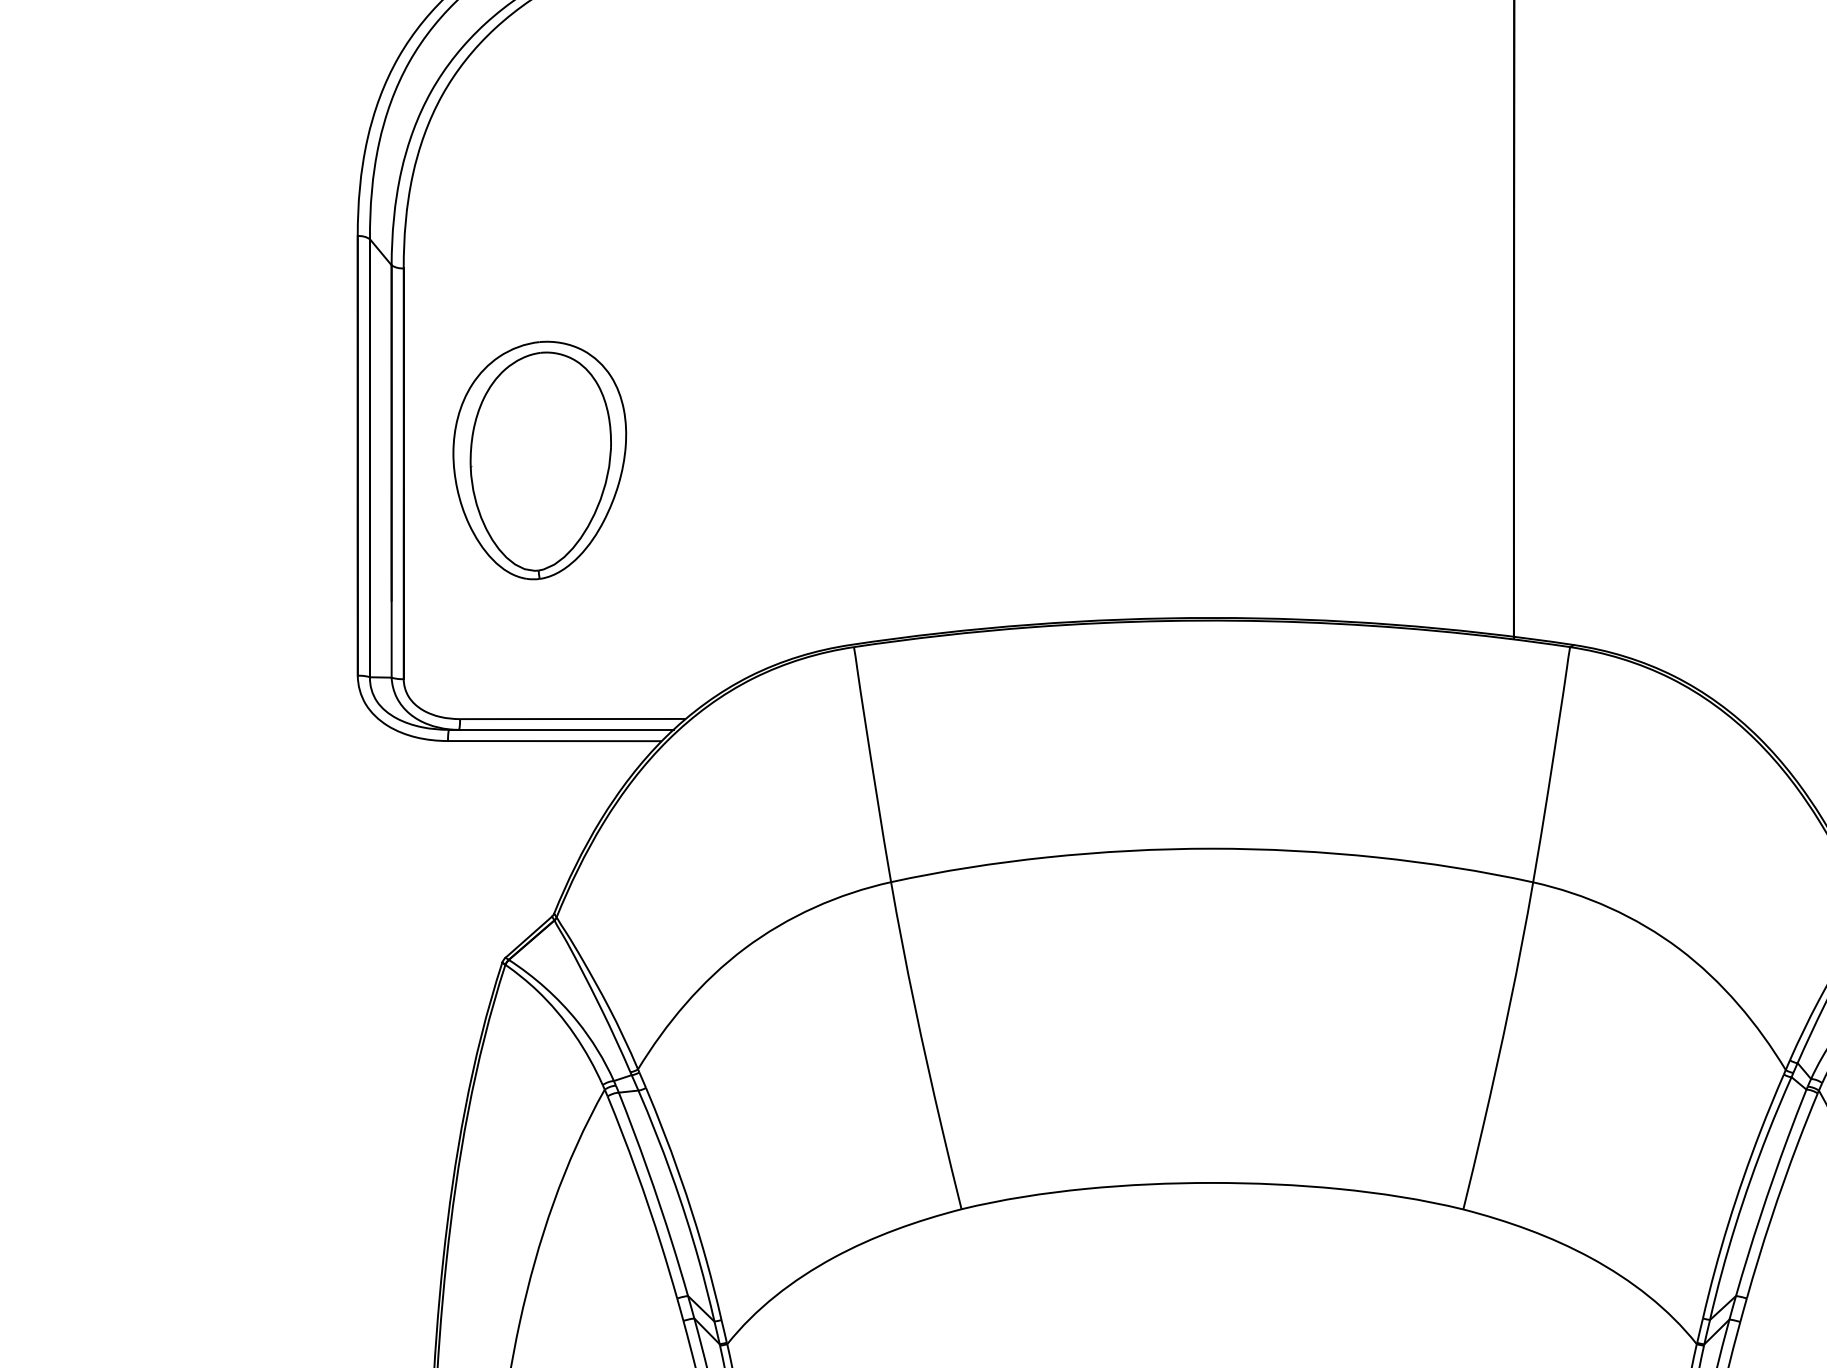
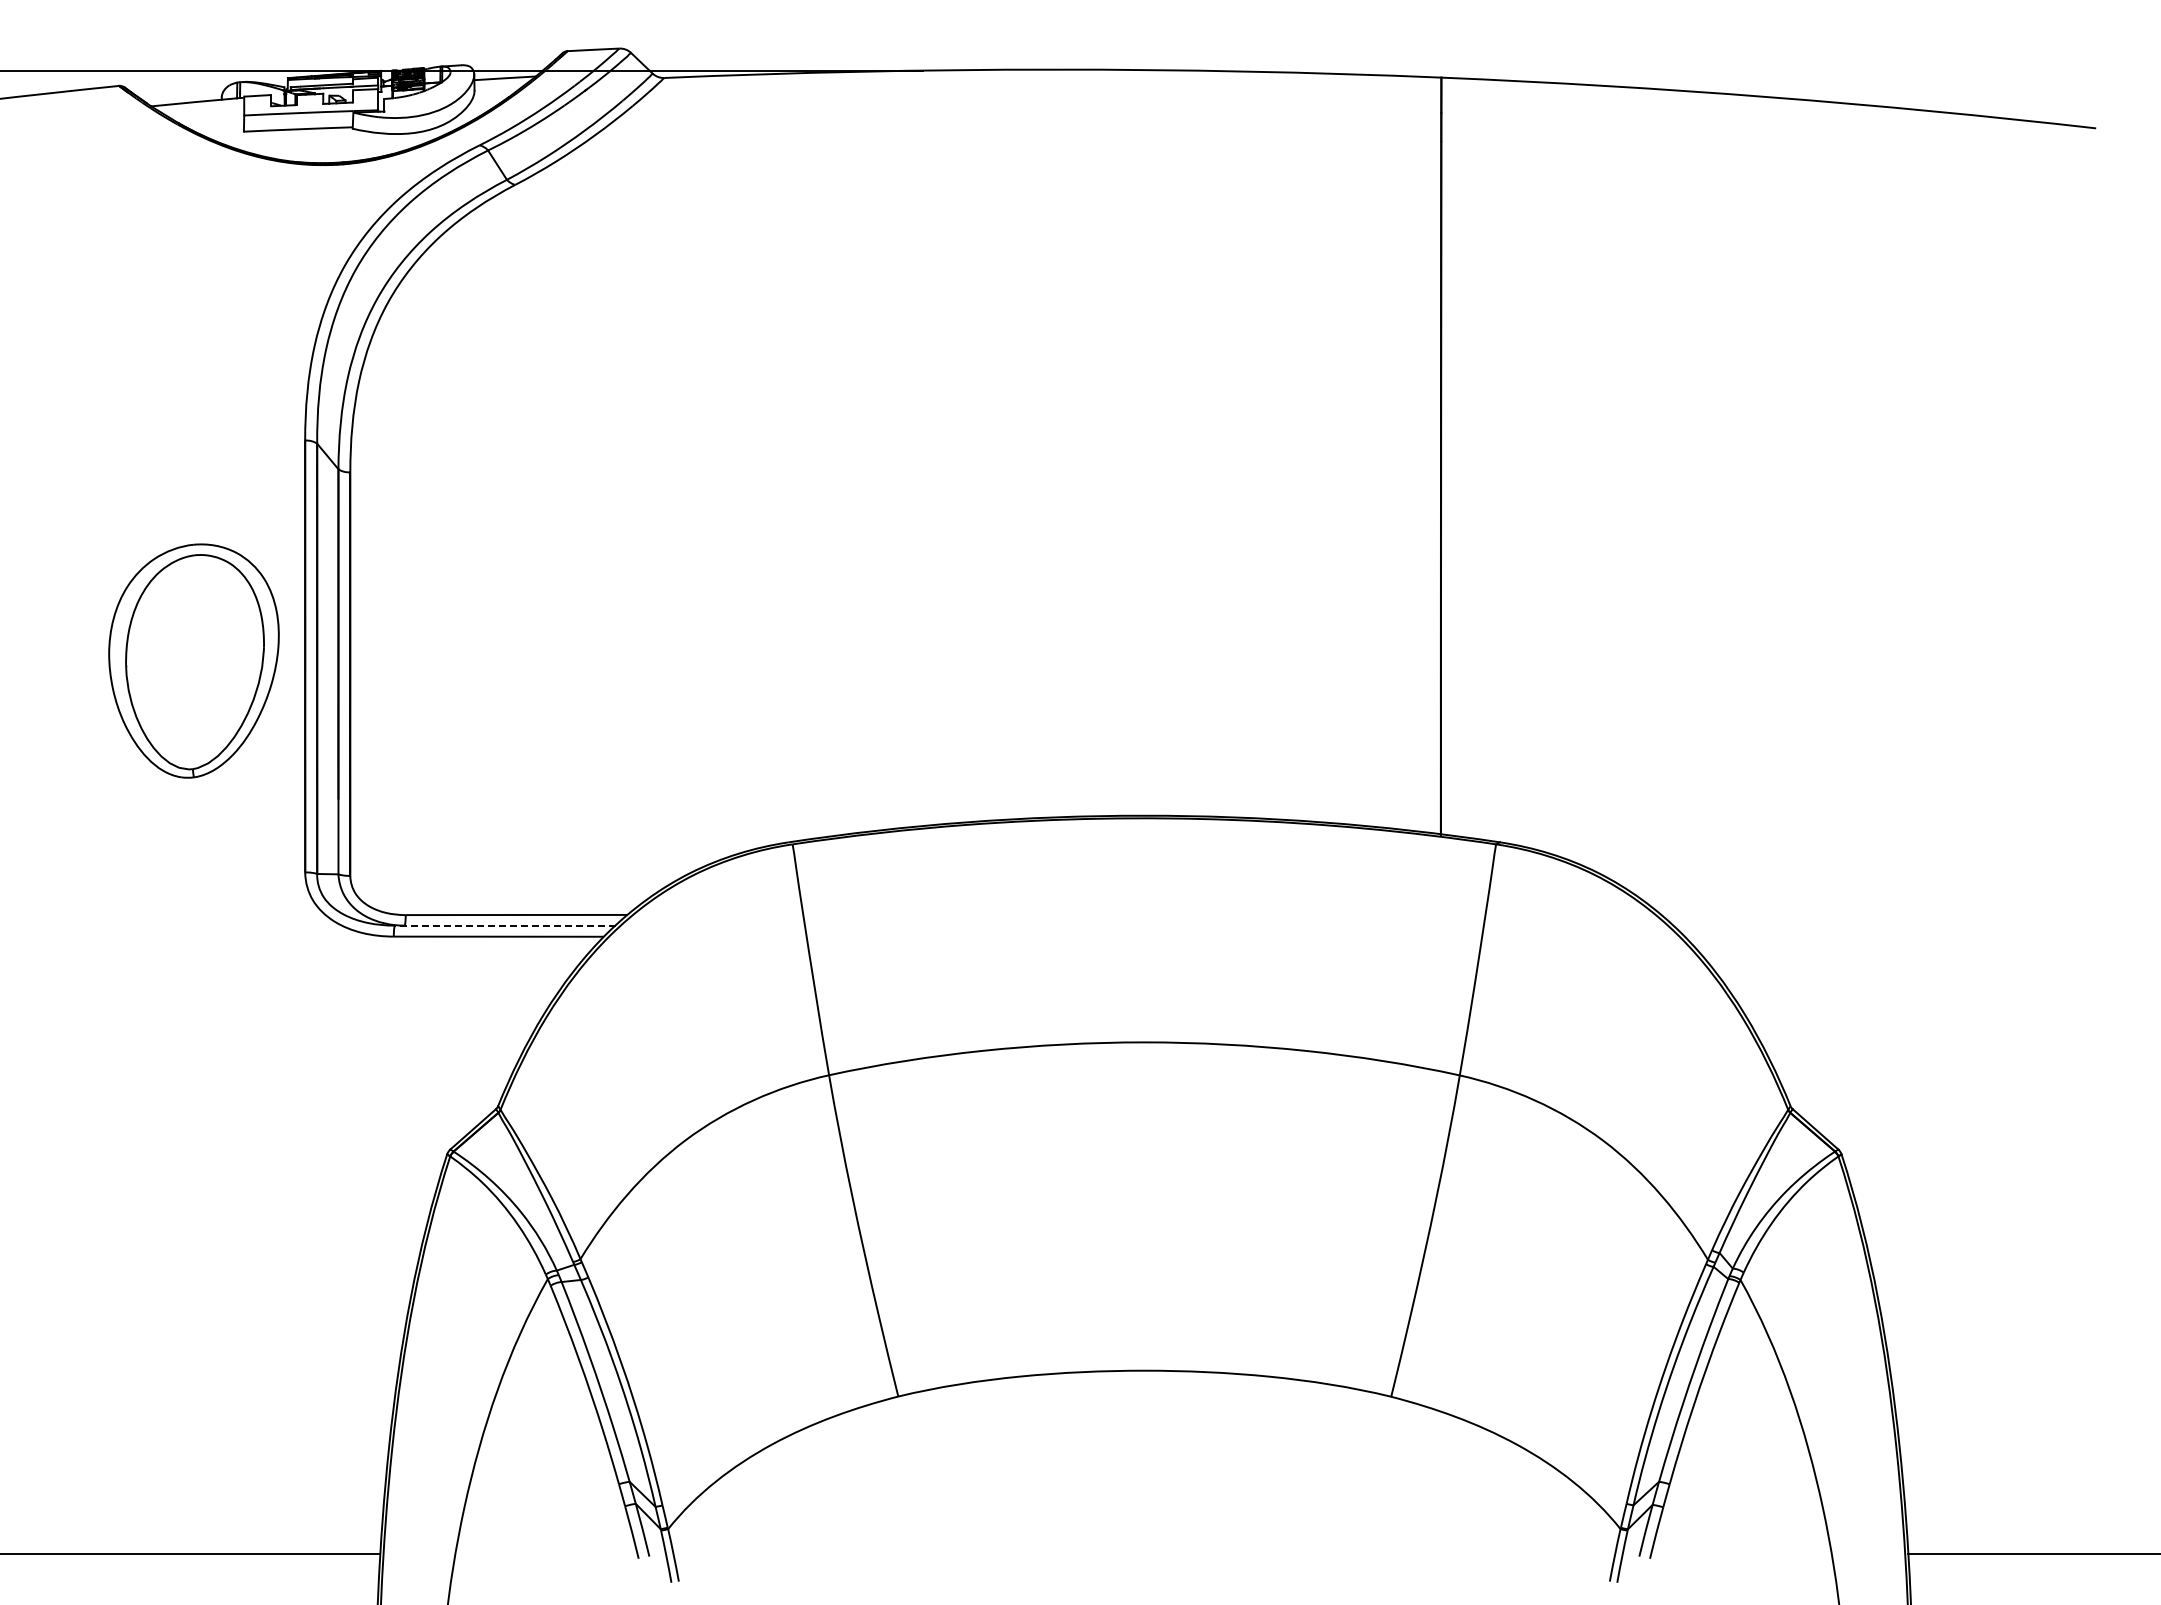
part: (539, 459) -> (193, 660), moved
line: (560, 729) -> (504, 925), solid -> dashed

